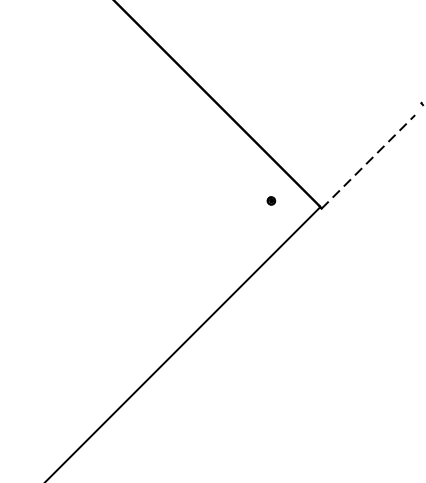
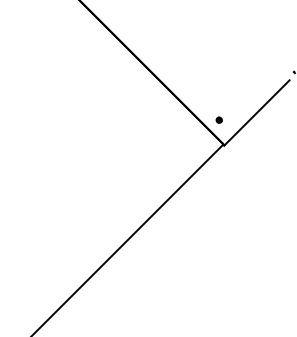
line: (369, 161) -> (257, 112), dashed -> solid
part: (270, 199) -> (218, 119), moved

